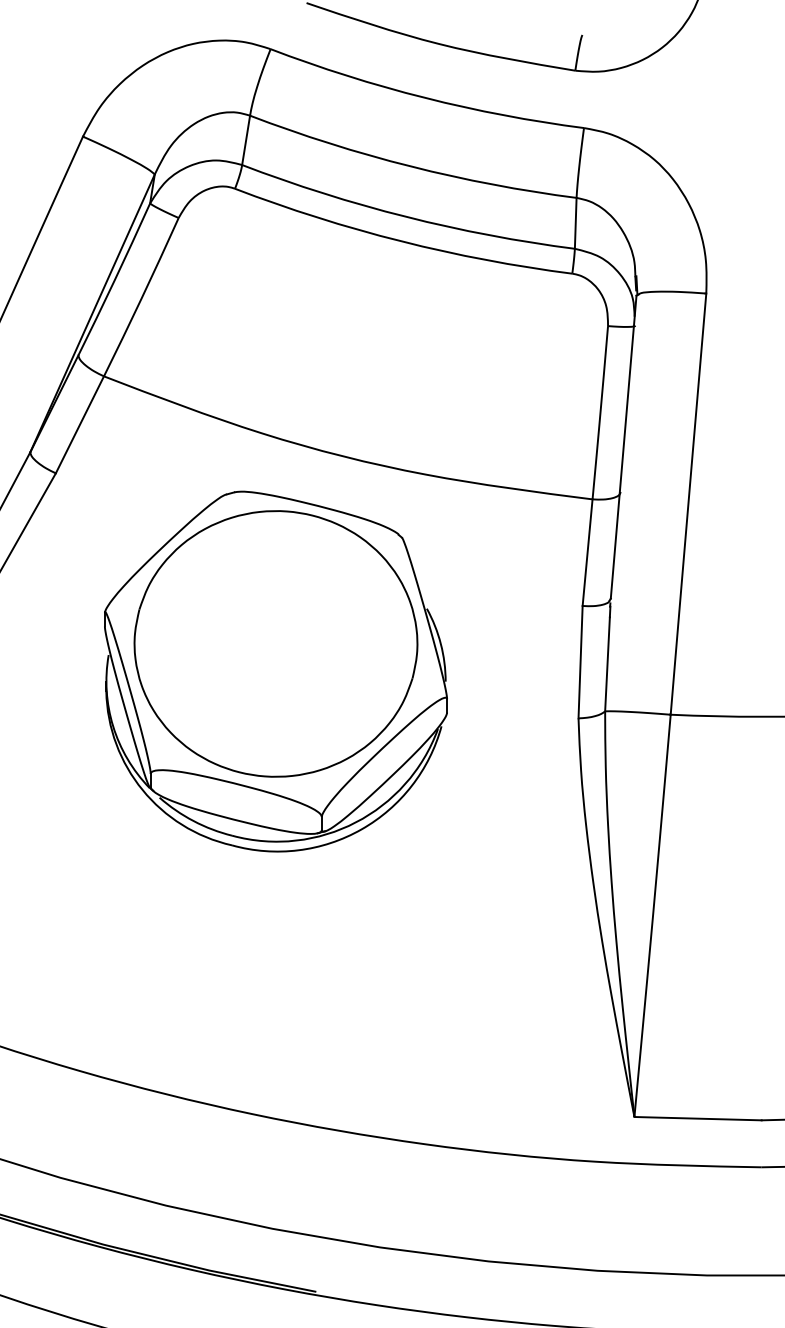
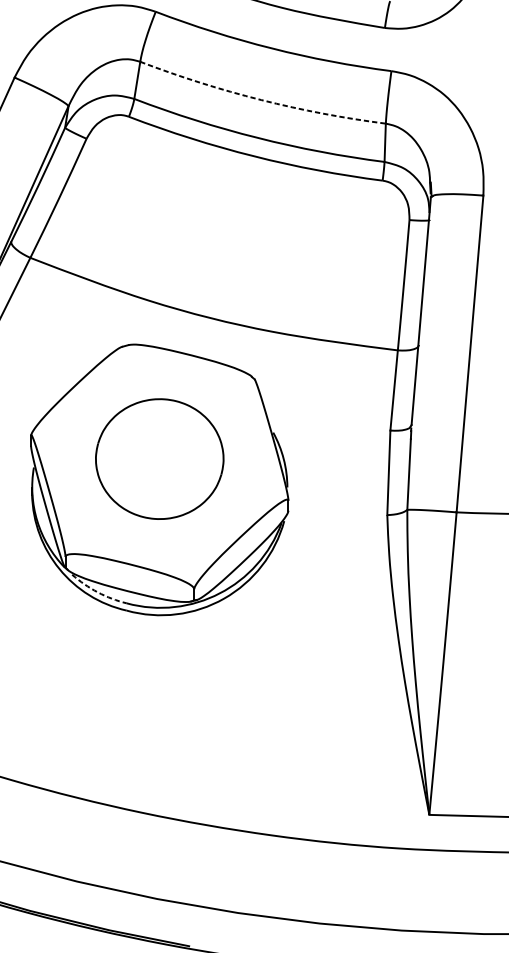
arc: (410, 166) -> (260, 100), solid -> dashed
part: (275, 643) -> (159, 458), size x0.6
arc: (193, 821) -> (97, 592), solid -> dashed

